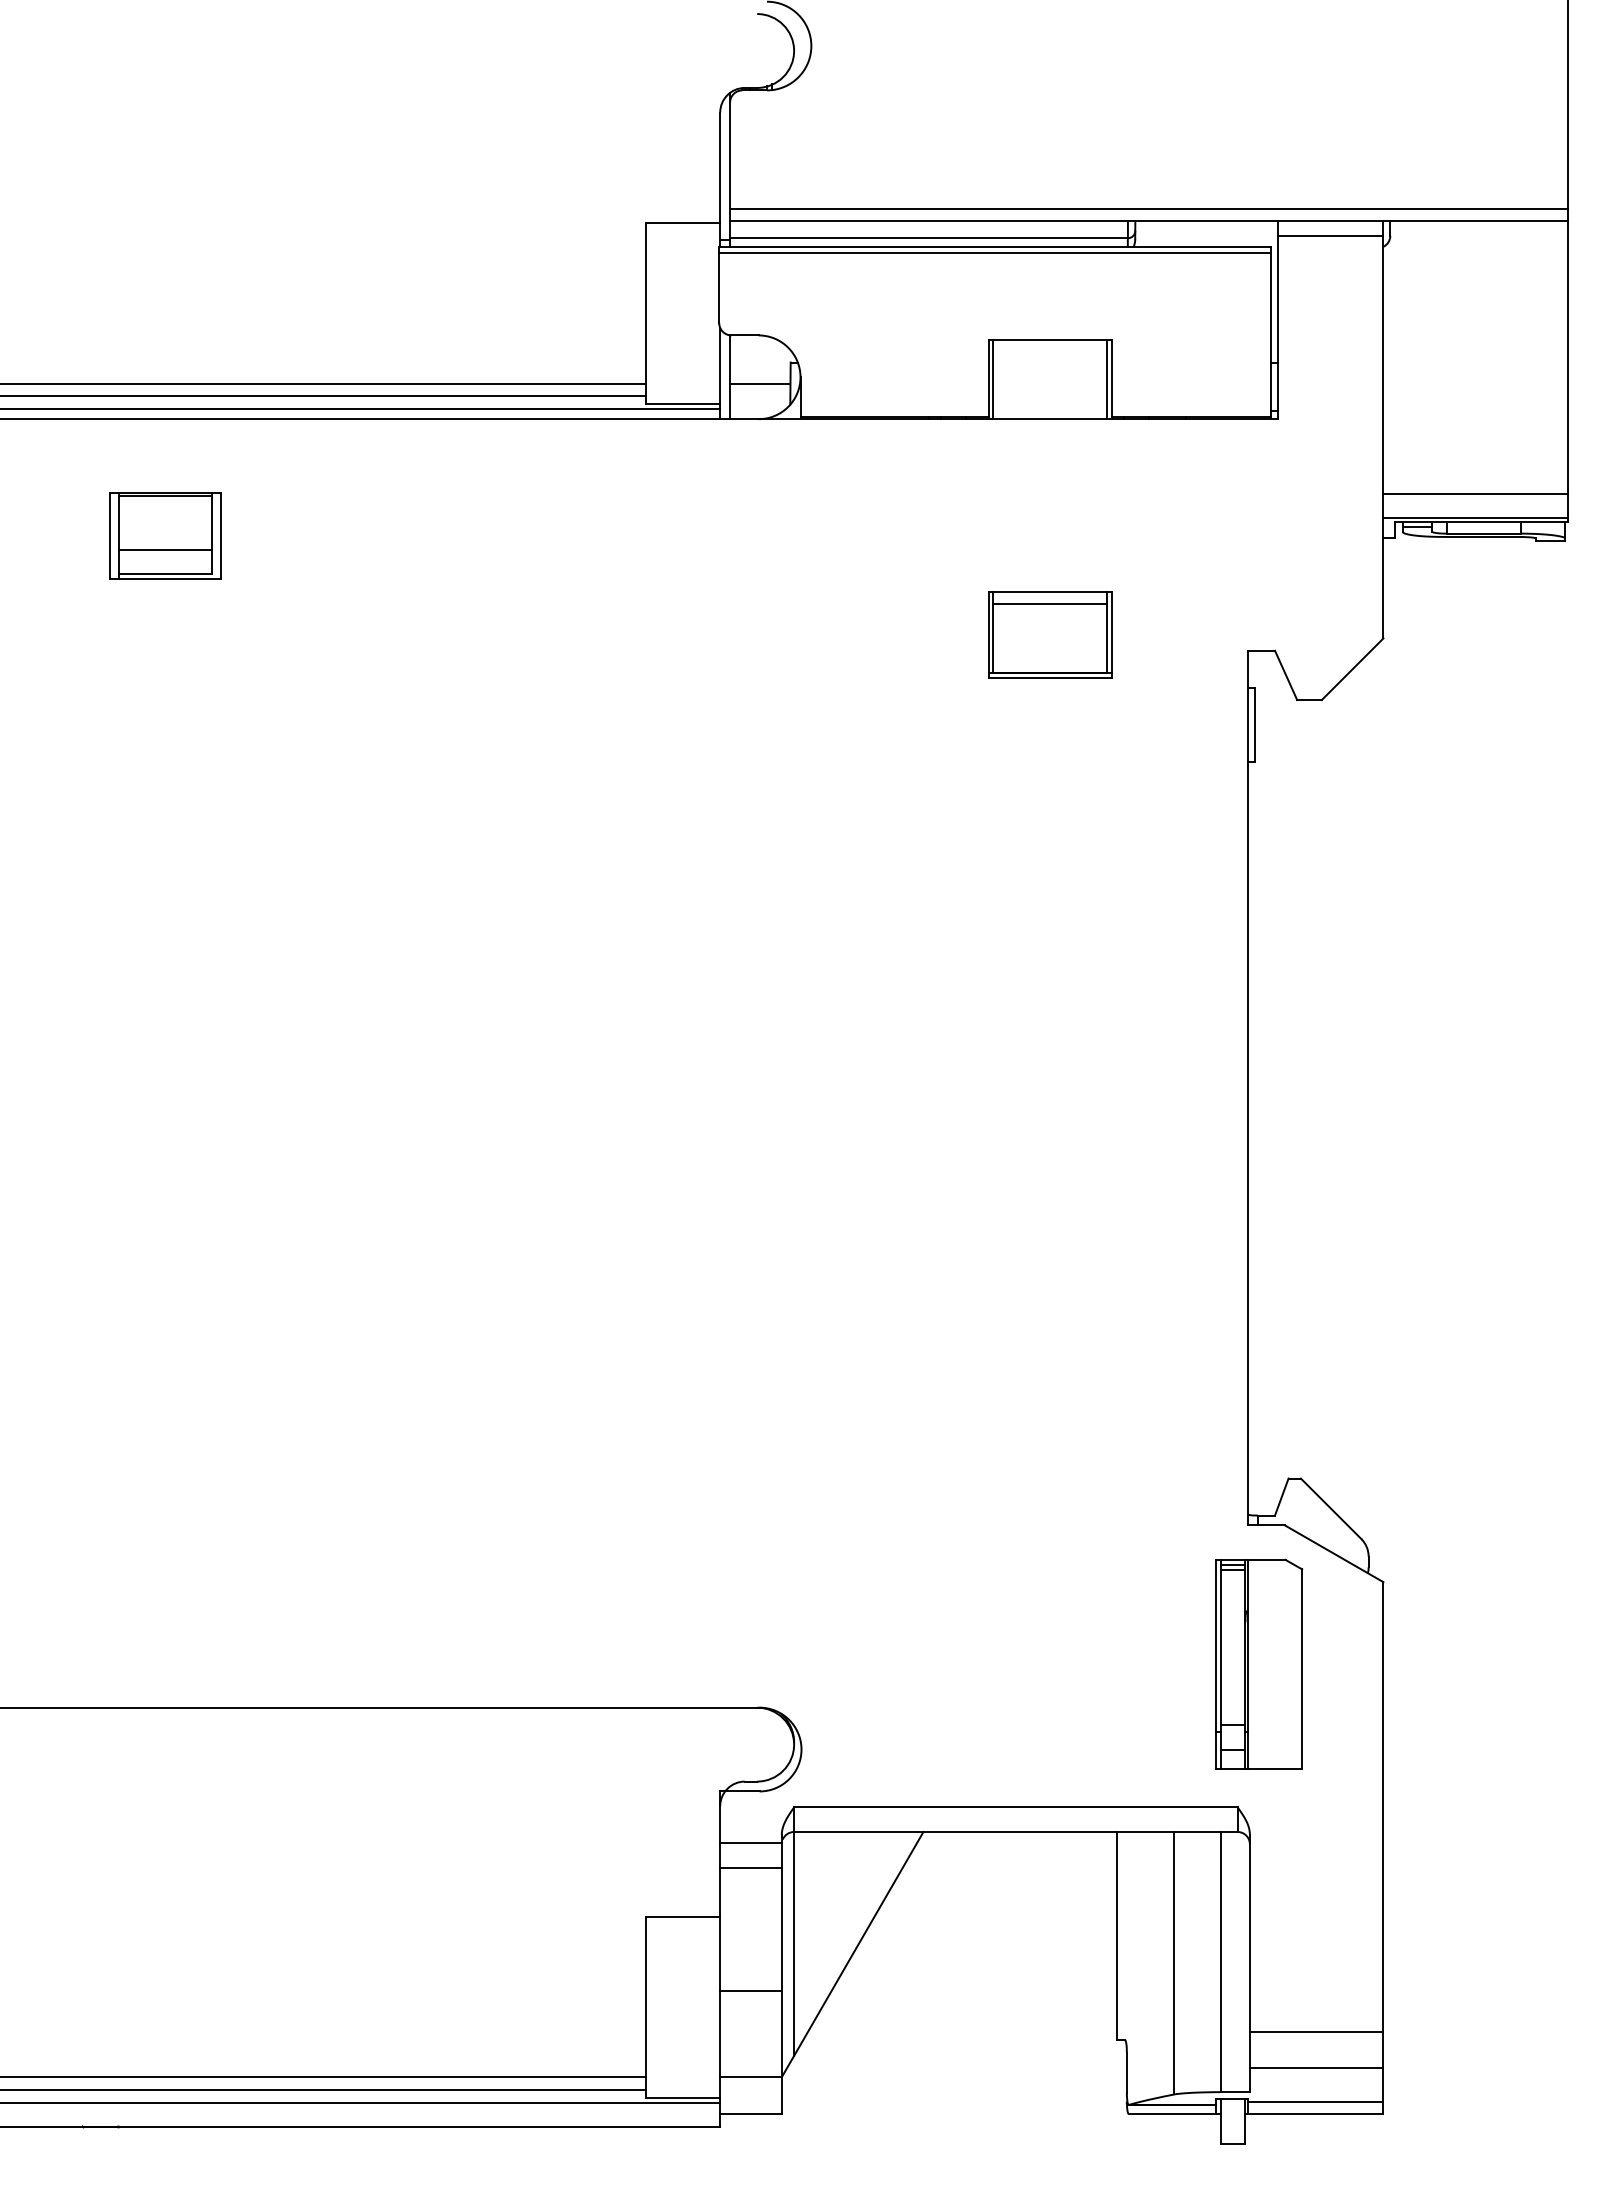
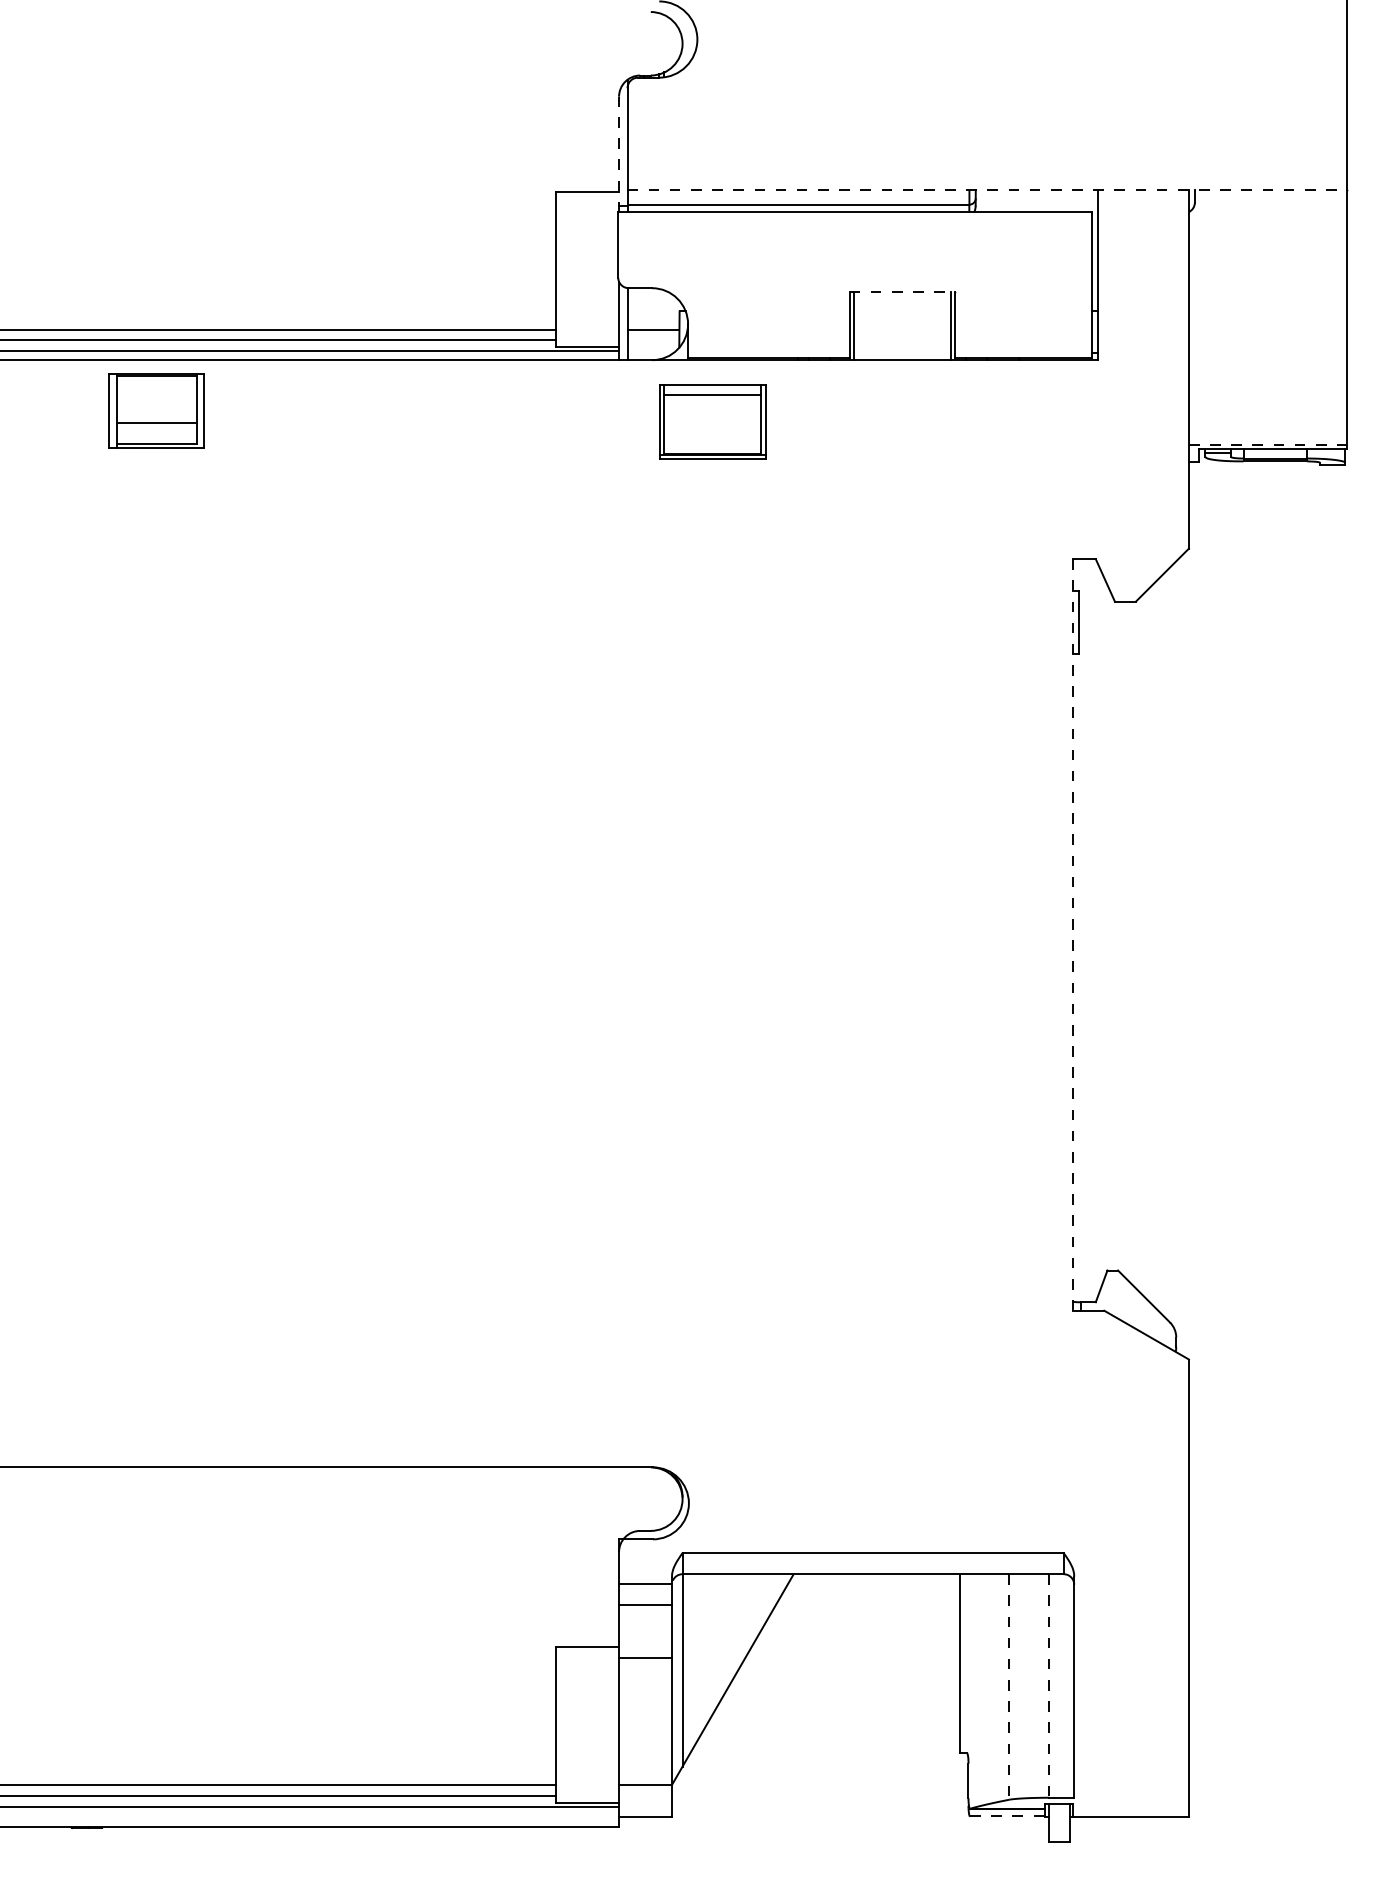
line: (720, 179) -> (619, 154), solid -> dashed
line: (1148, 209) -> (987, 179), removed
line: (1148, 221) -> (987, 190), solid -> dashed
line: (1330, 235) -> (1143, 202), removed
line: (995, 253) -> (855, 217), removed
line: (1050, 340) -> (902, 292), solid -> dashed
line: (1475, 493) -> (1268, 424), removed
line: (1476, 517) -> (1268, 444), solid -> dashed
part: (165, 535) -> (157, 410), moved
part: (1050, 634) -> (712, 421), moved
line: (1247, 1087) -> (1072, 934), solid -> dashed
part: (1259, 1663) -> (1082, 1429), removed
line: (1220, 1962) -> (1048, 1686), solid -> dashed
line: (1174, 1963) -> (1009, 1687), solid -> dashed
line: (750, 1991) -> (645, 1657), moved
line: (1316, 2031) -> (1131, 1745), removed
line: (1316, 2068) -> (1131, 1777), removed
line: (1315, 2102) -> (1130, 1806), removed
line: (1172, 2113) -> (1007, 1816), solid -> dashed

